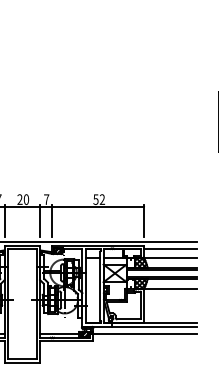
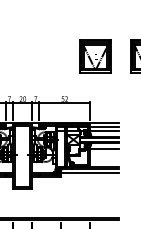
part: (154, 122) -> (95, 56), added

